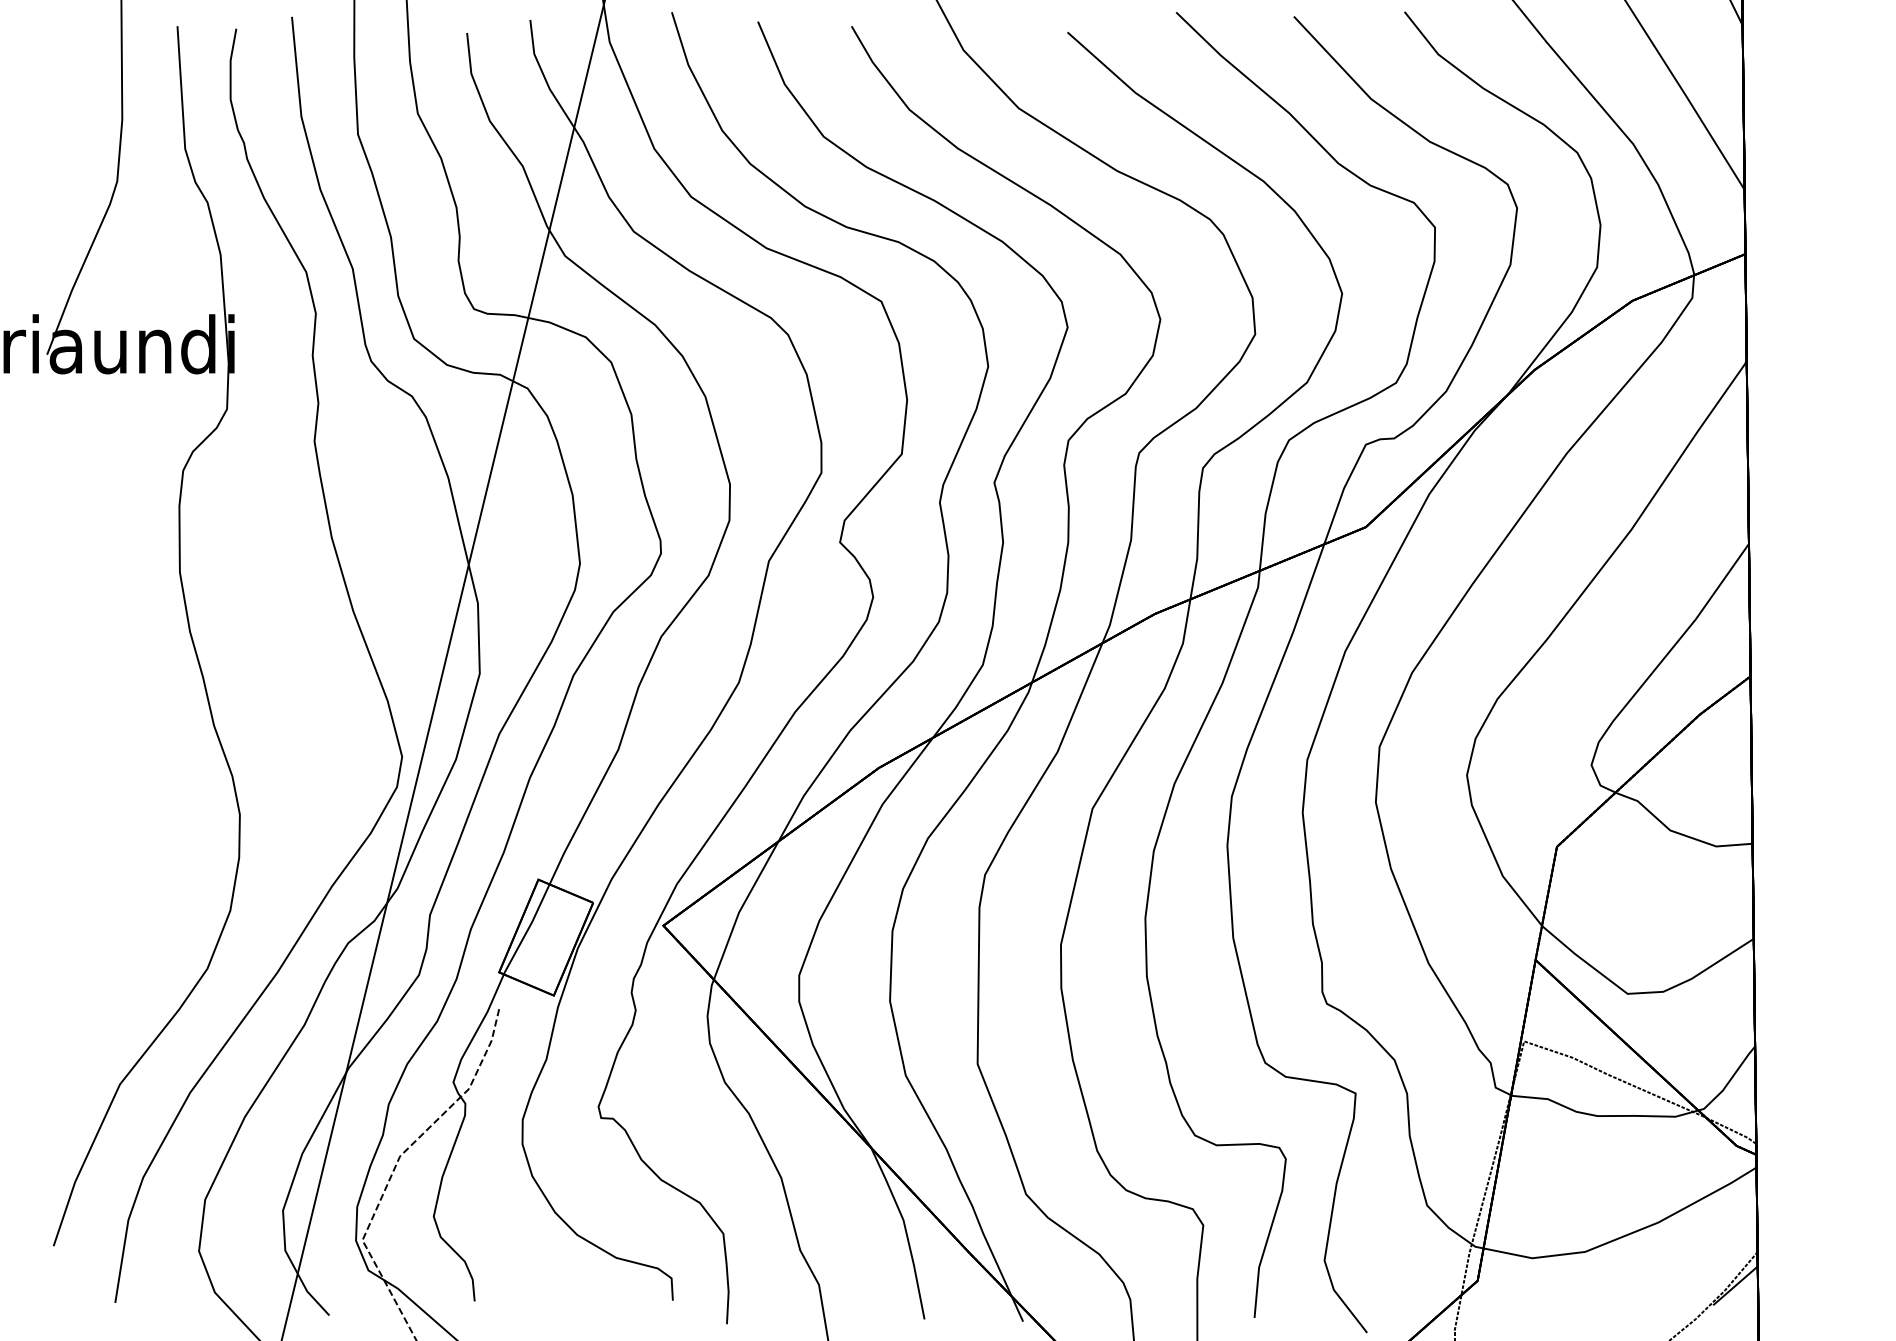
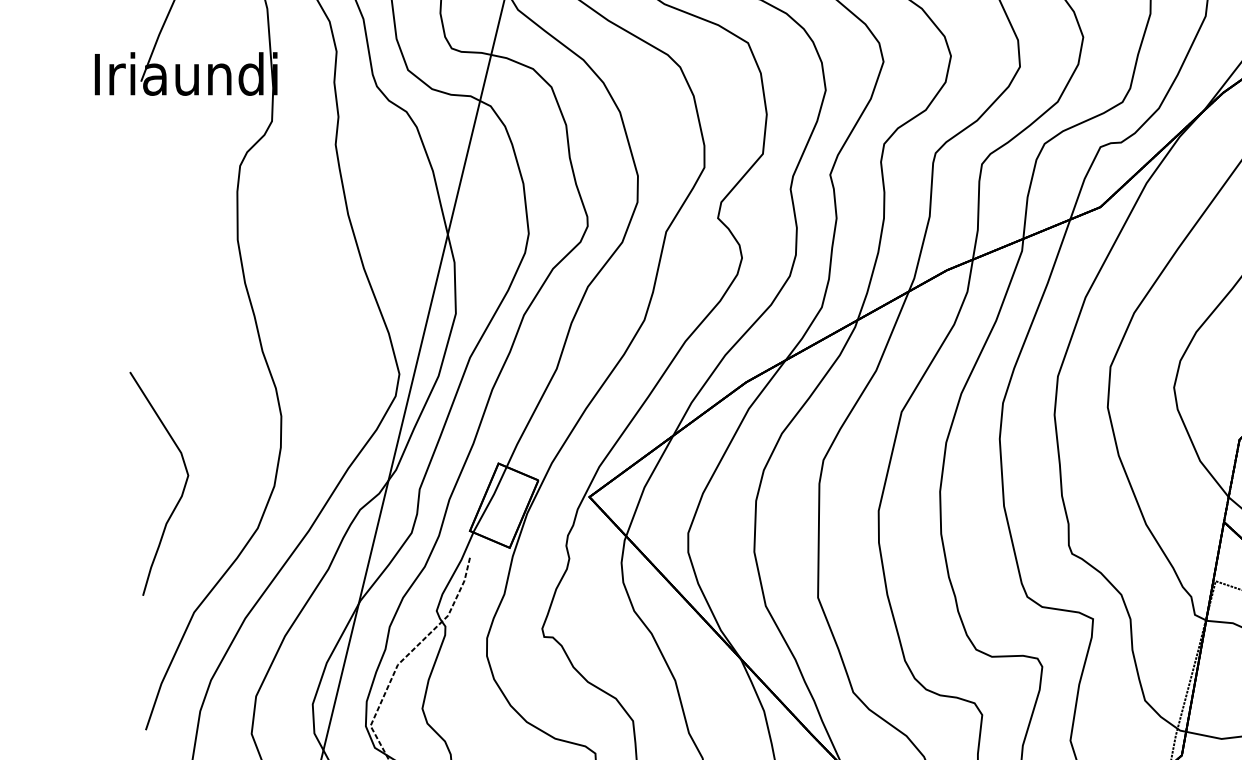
curve: (103, 919) -> (182, 492), added

